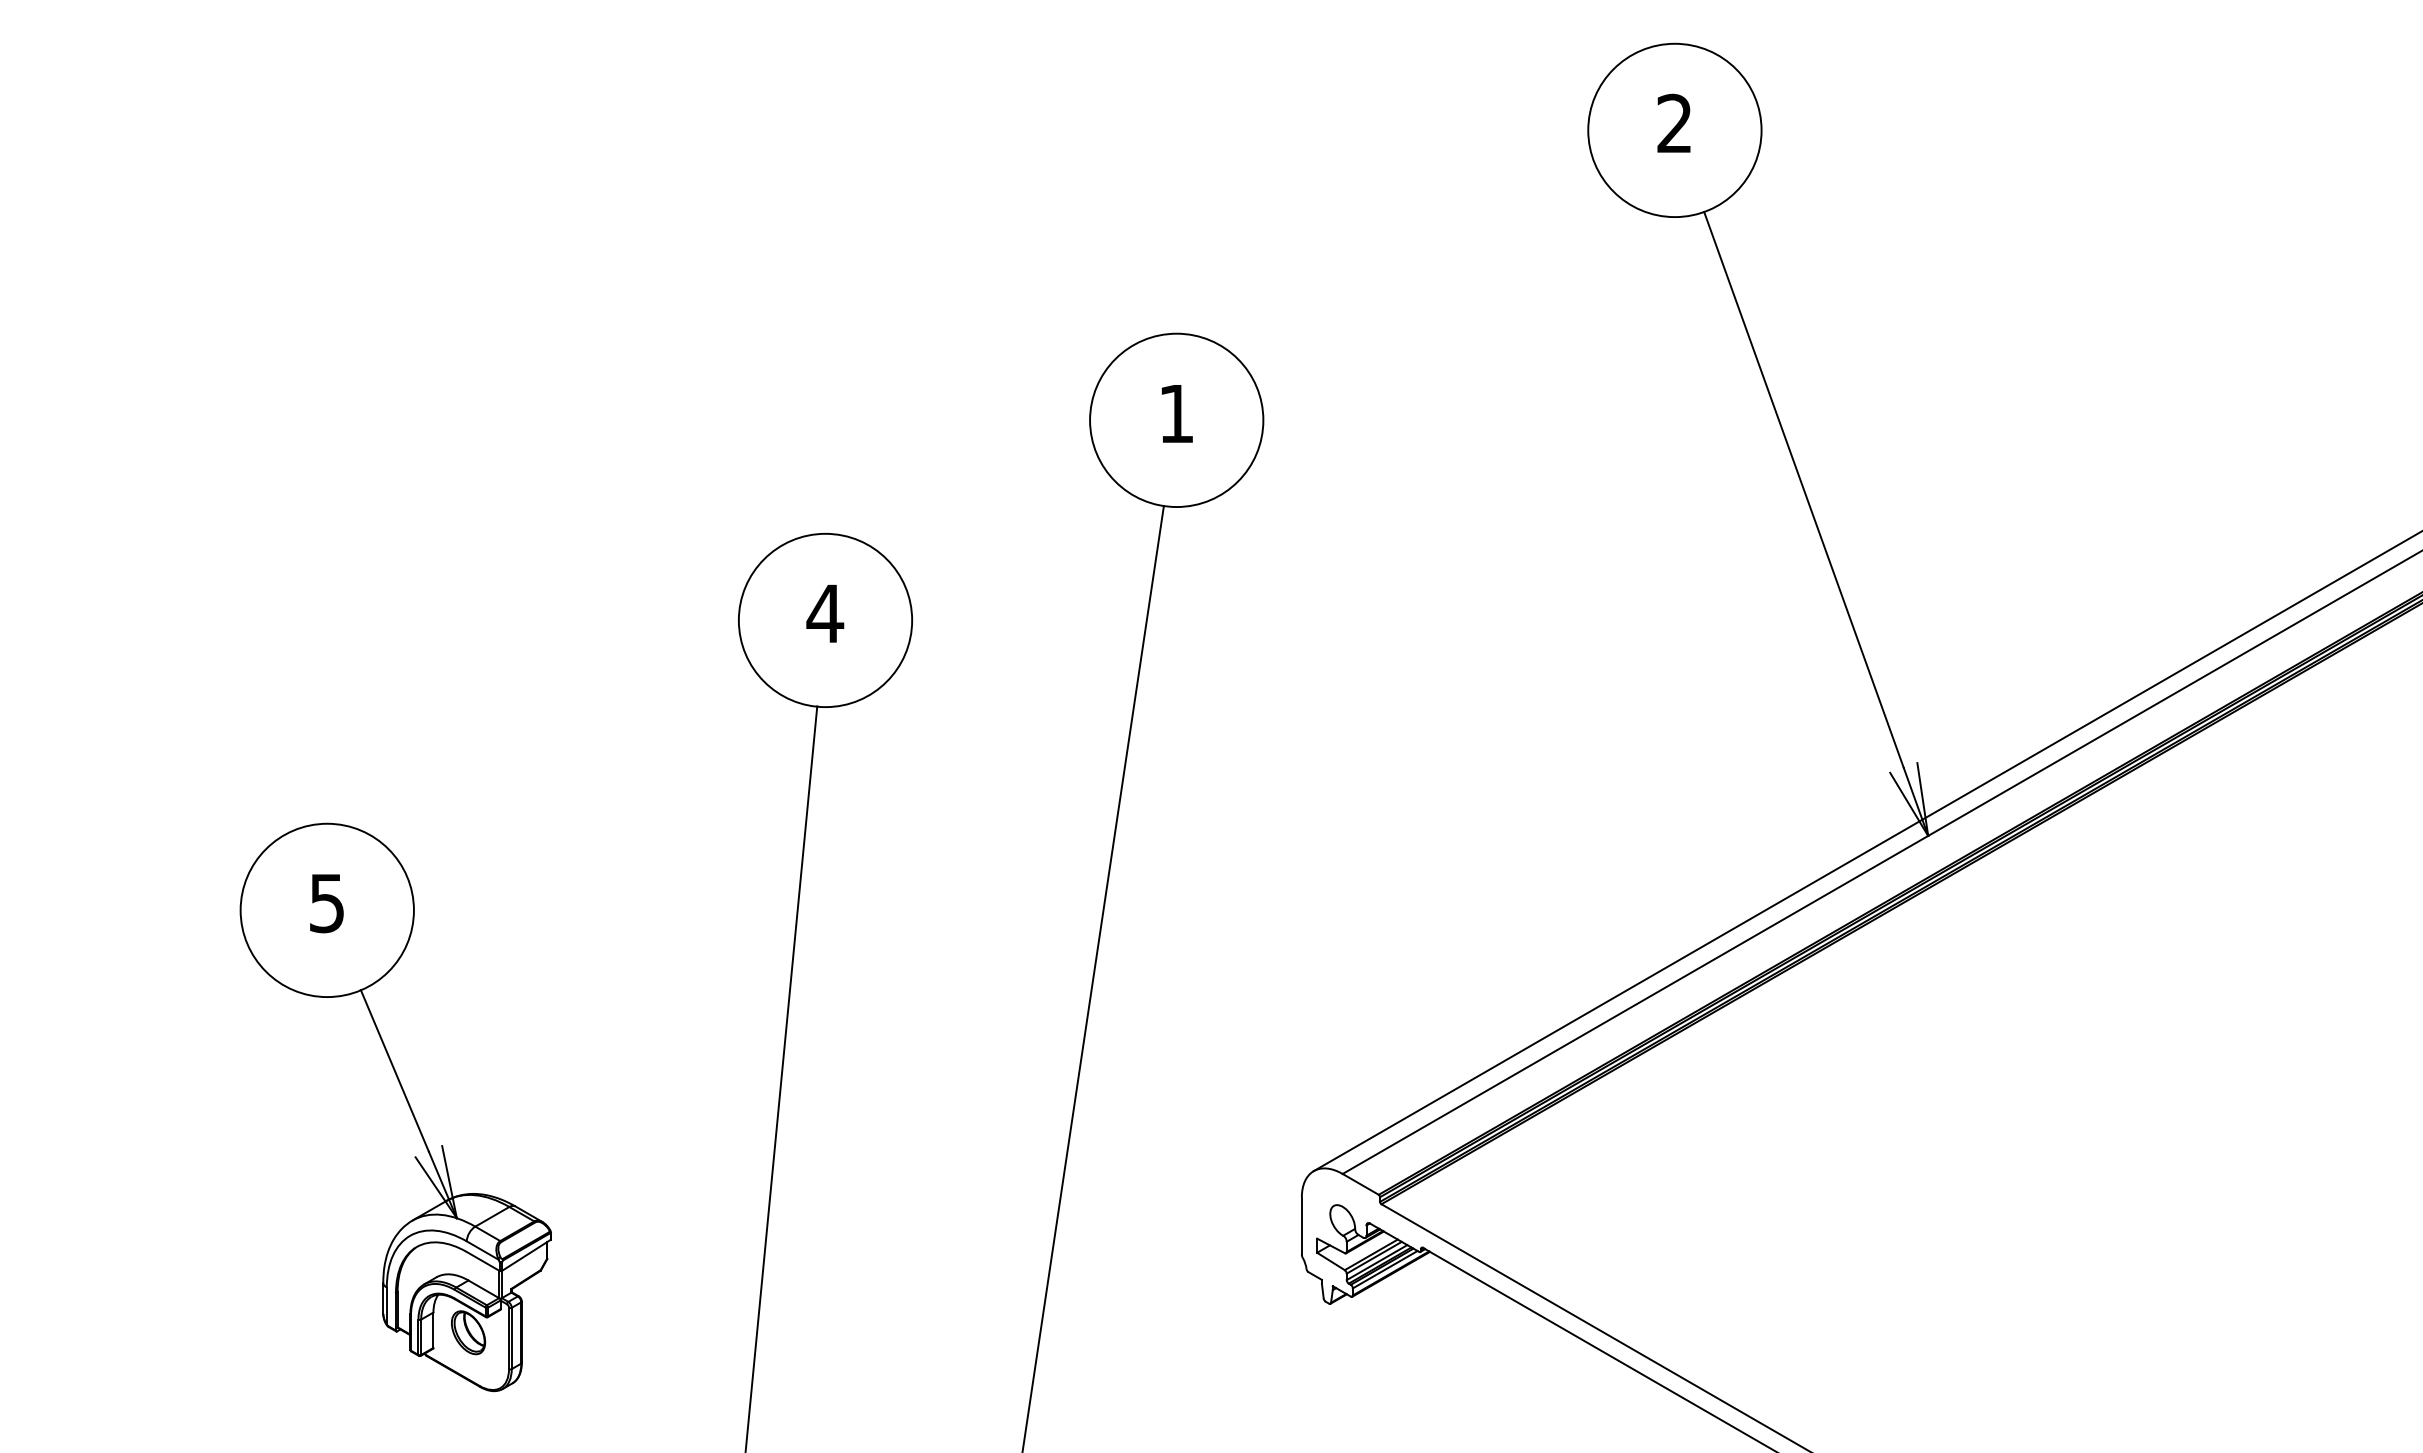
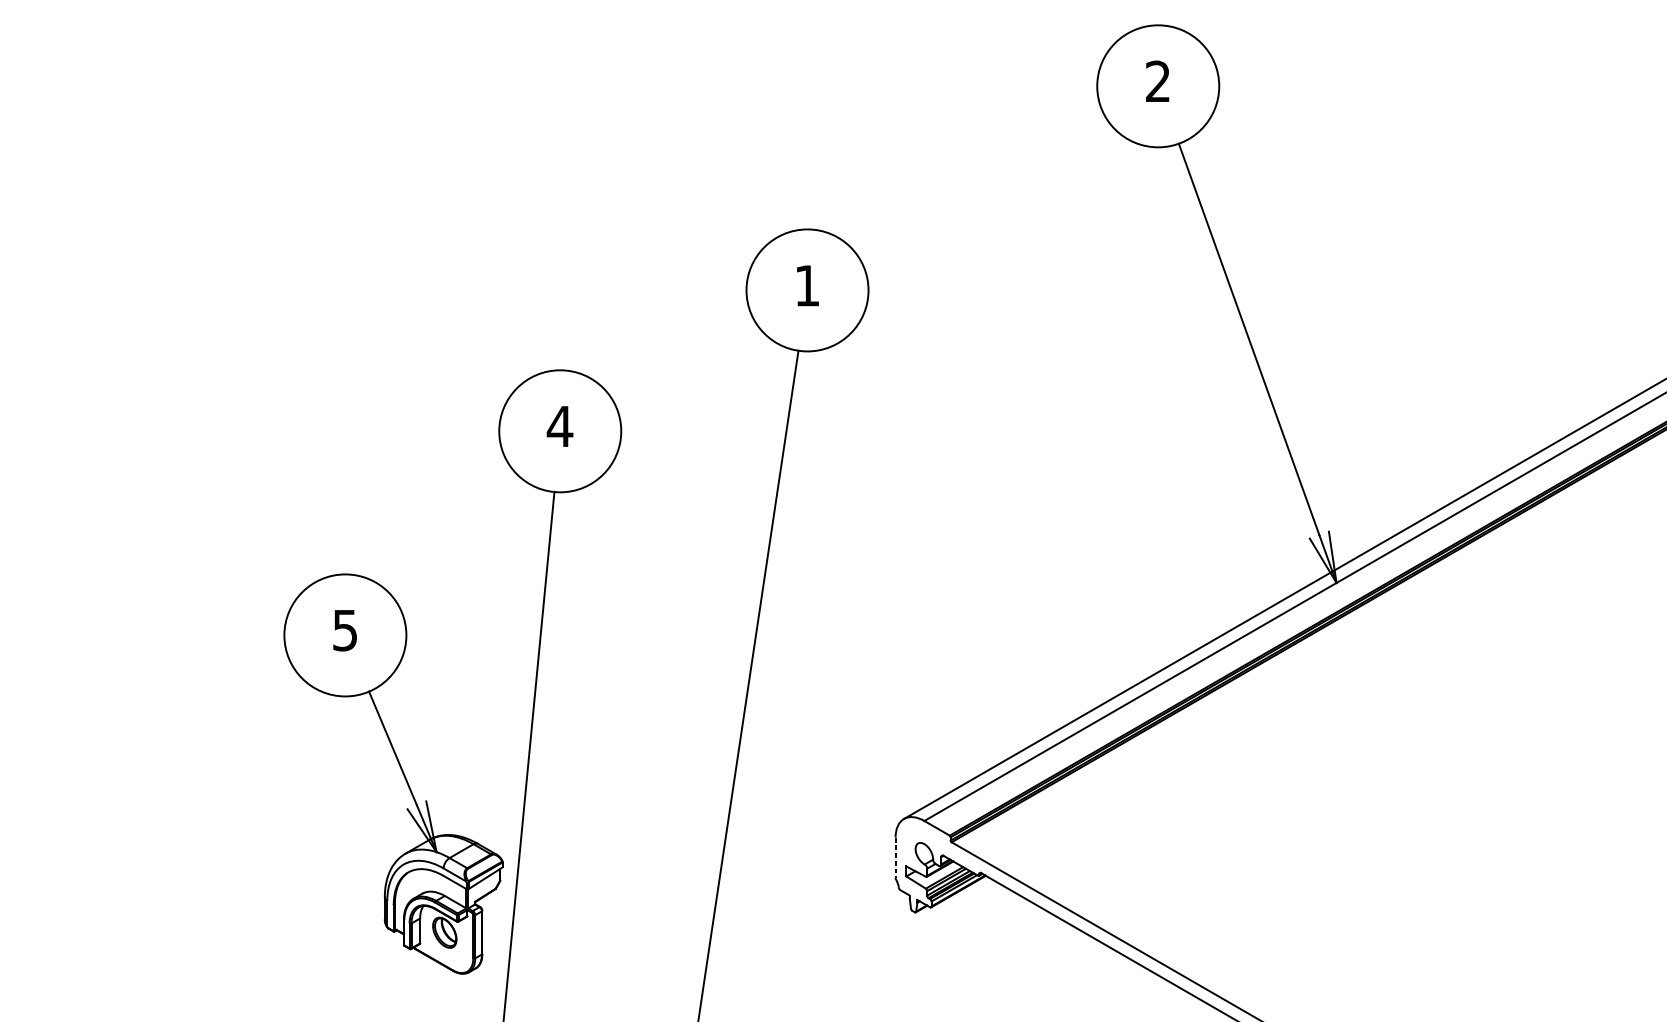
part: (406, 1101) -> (401, 769), moved
line: (1301, 1226) -> (895, 857), solid -> dashed

